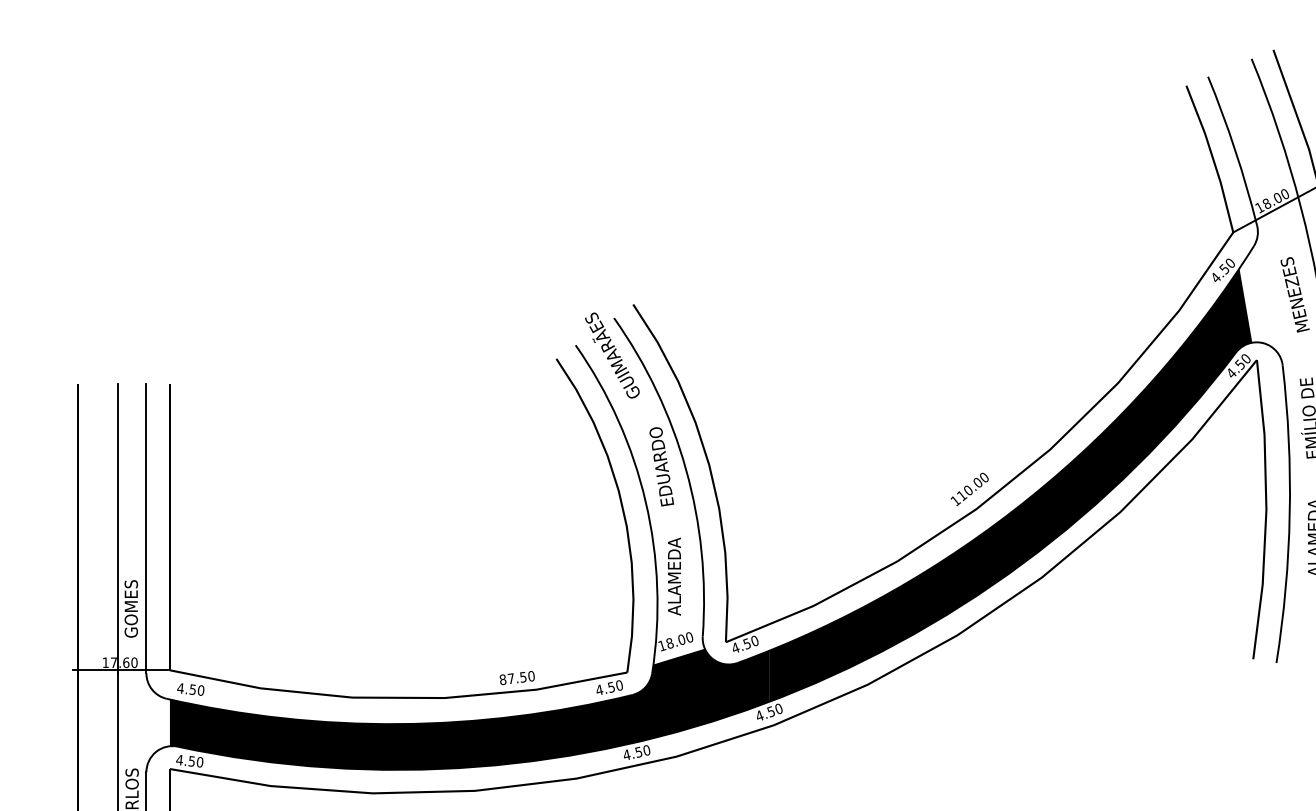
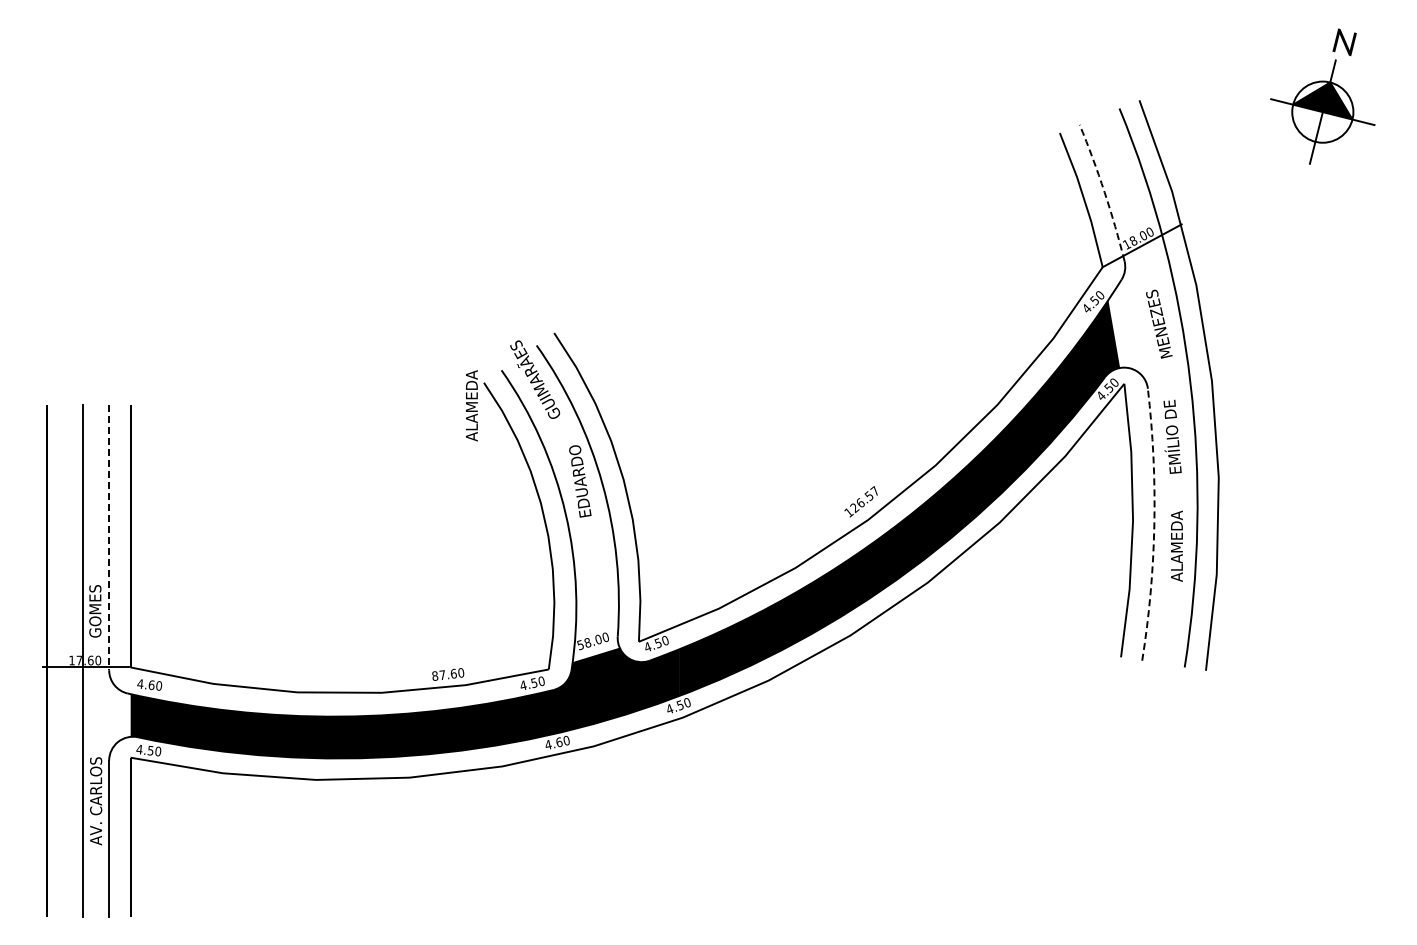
arc: (1235, 150) -> (1104, 192), solid -> dashed
text: (972, 486) -> (864, 499), 110.00 -> 126.57
arc: (1289, 513) -> (1154, 524), solid -> dashed
line: (146, 529) -> (109, 538), solid -> dashed
text: (674, 576) -> (471, 405), moved
text: (662, 646) -> (580, 645), 18.00 -> 58.00
text: (523, 676) -> (453, 673), 87.50 -> 87.60
text: (192, 688) -> (151, 684), 4.50 -> 4.60
text: (639, 752) -> (559, 742), 4.50 -> 4.60

